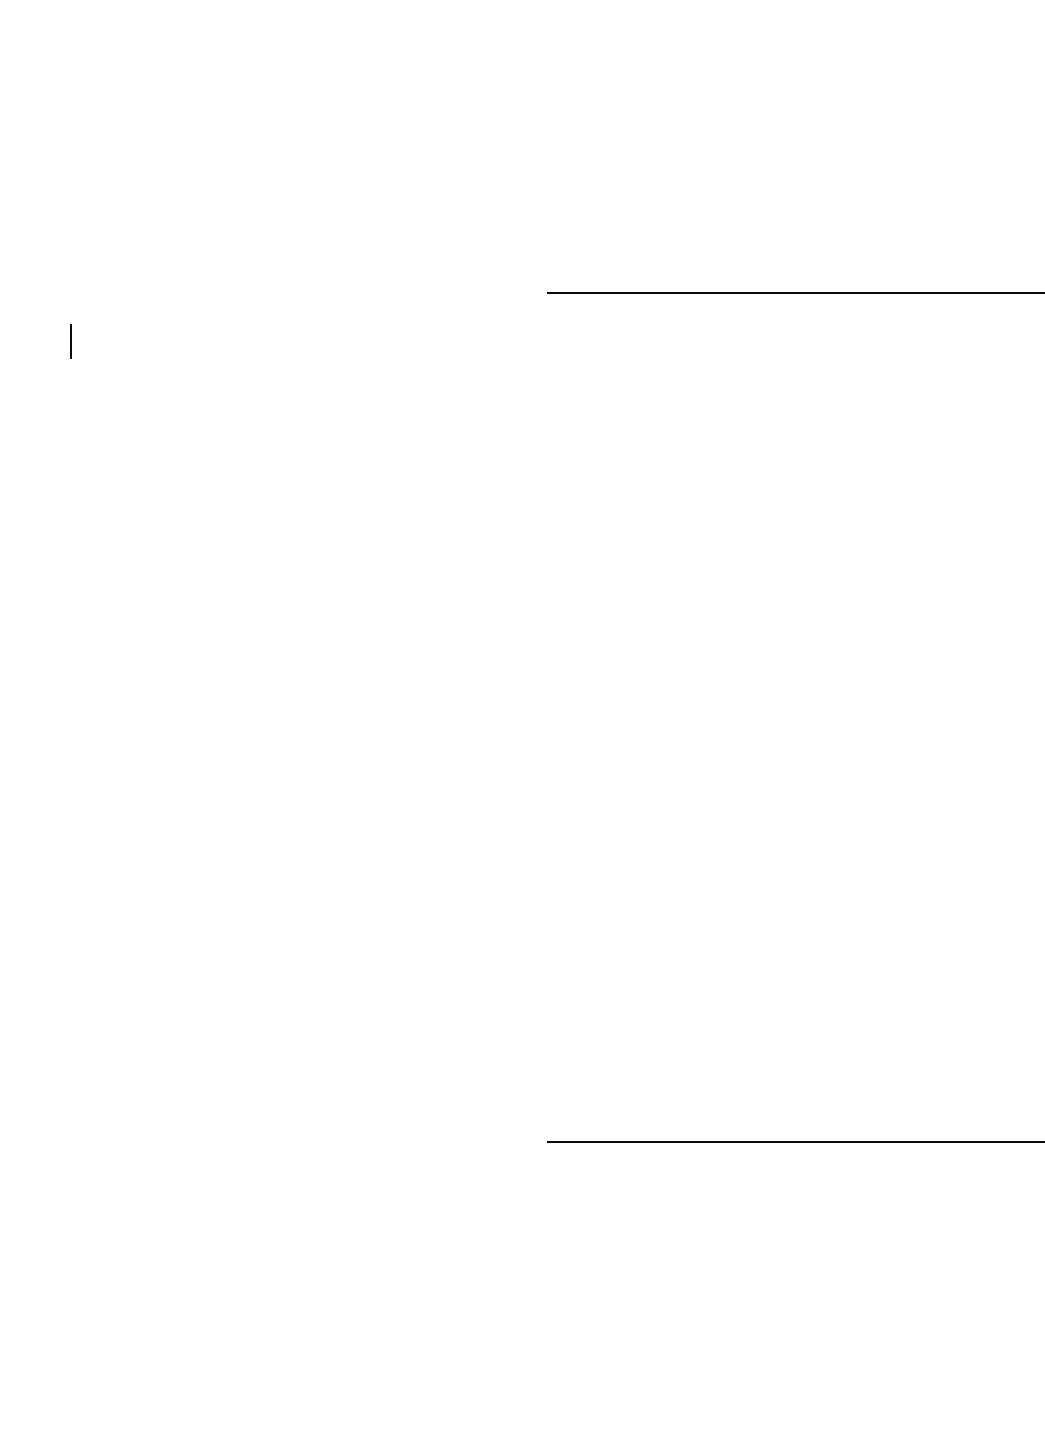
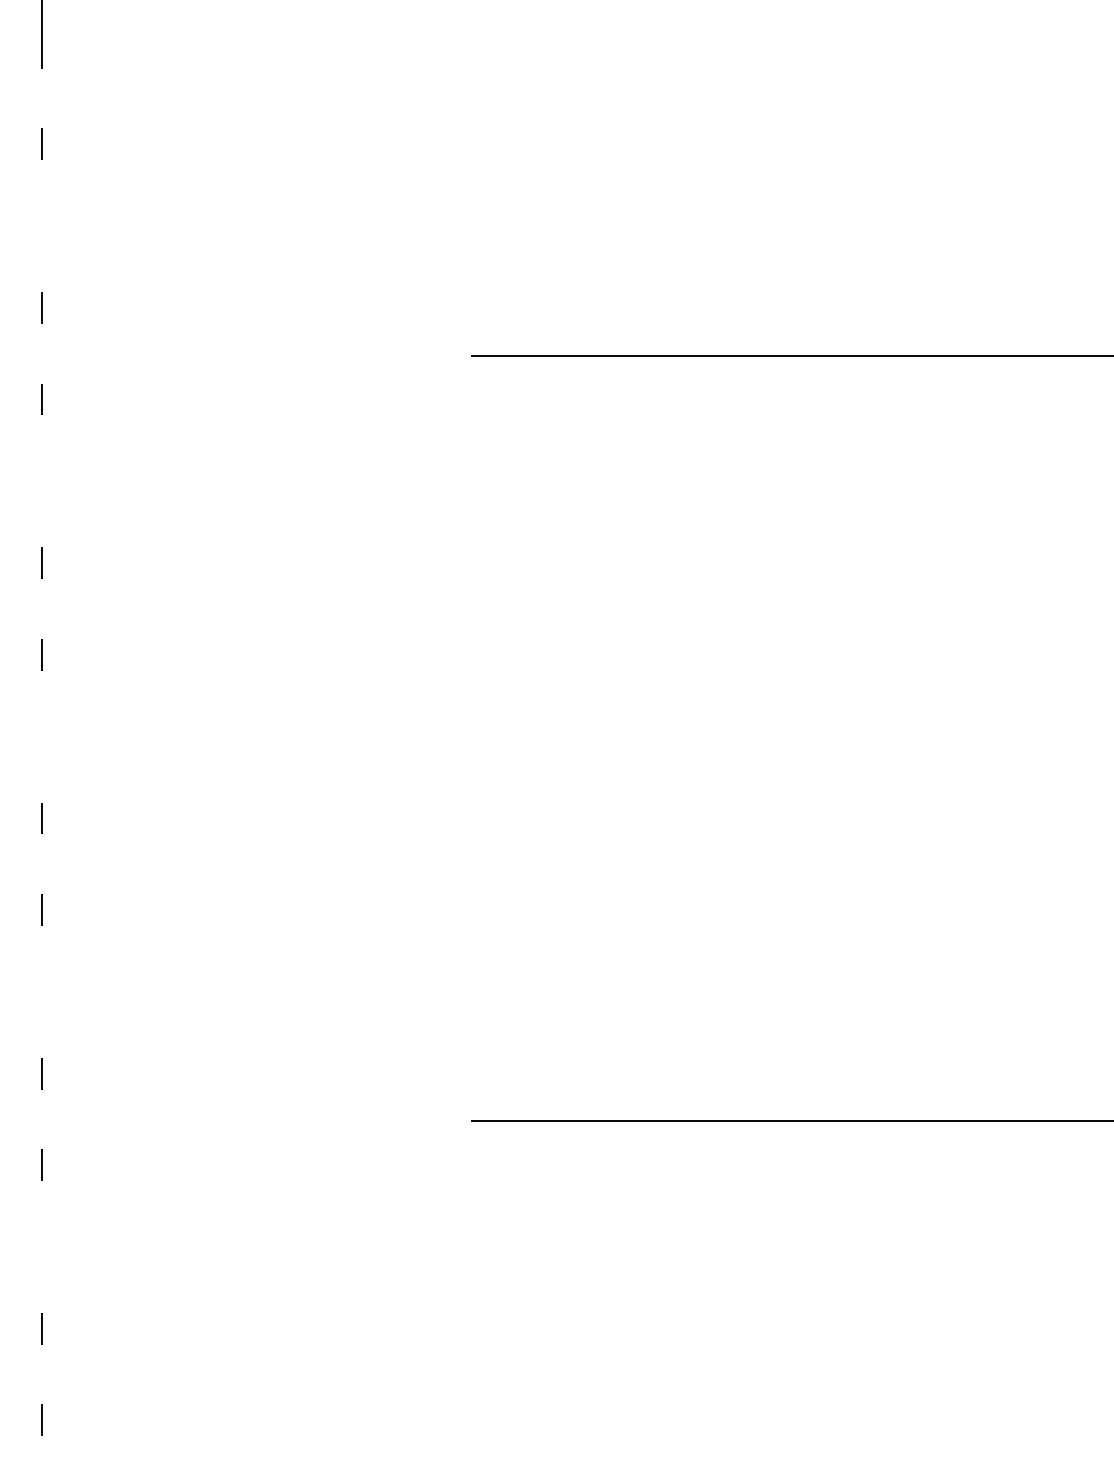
line: (70, 58) -> (42, 144), added
line: (70, 240) -> (42, 308), added
line: (70, 523) -> (42, 563), added
line: (70, 624) -> (42, 654), added
line: (70, 806) -> (42, 818), added
line: (70, 907) -> (42, 909), added
line: (70, 1089) -> (42, 1073), added
line: (70, 1190) -> (42, 1164), added
line: (69, 1372) -> (41, 1328), added

